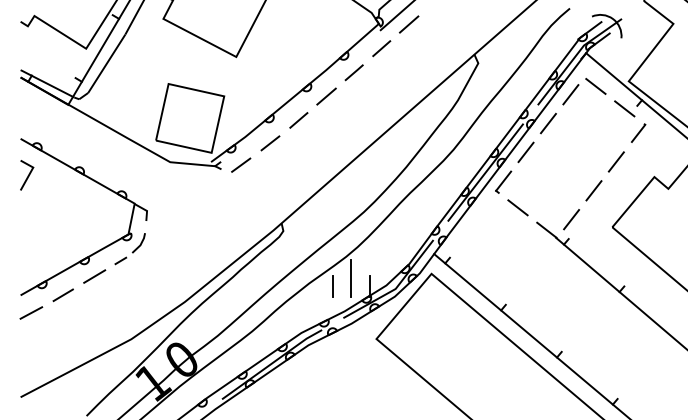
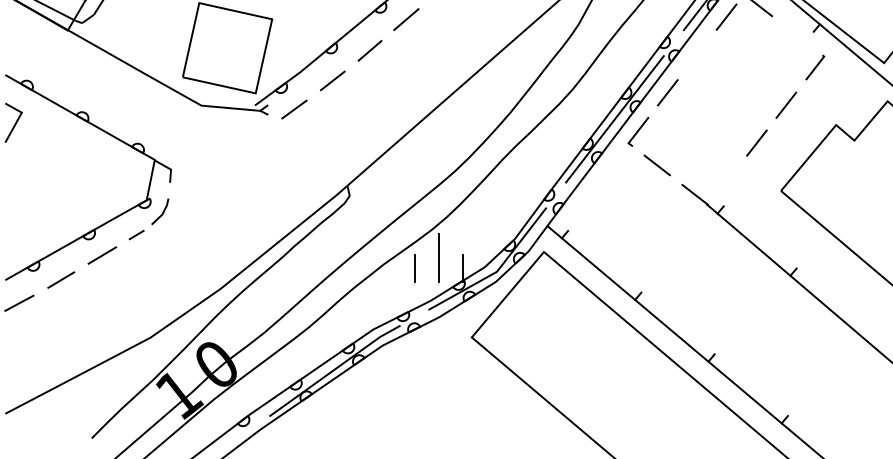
line: (624, 108) -> (796, 35), removed
line: (547, 123) -> (695, 54), removed
line: (571, 219) -> (727, 180), removed

